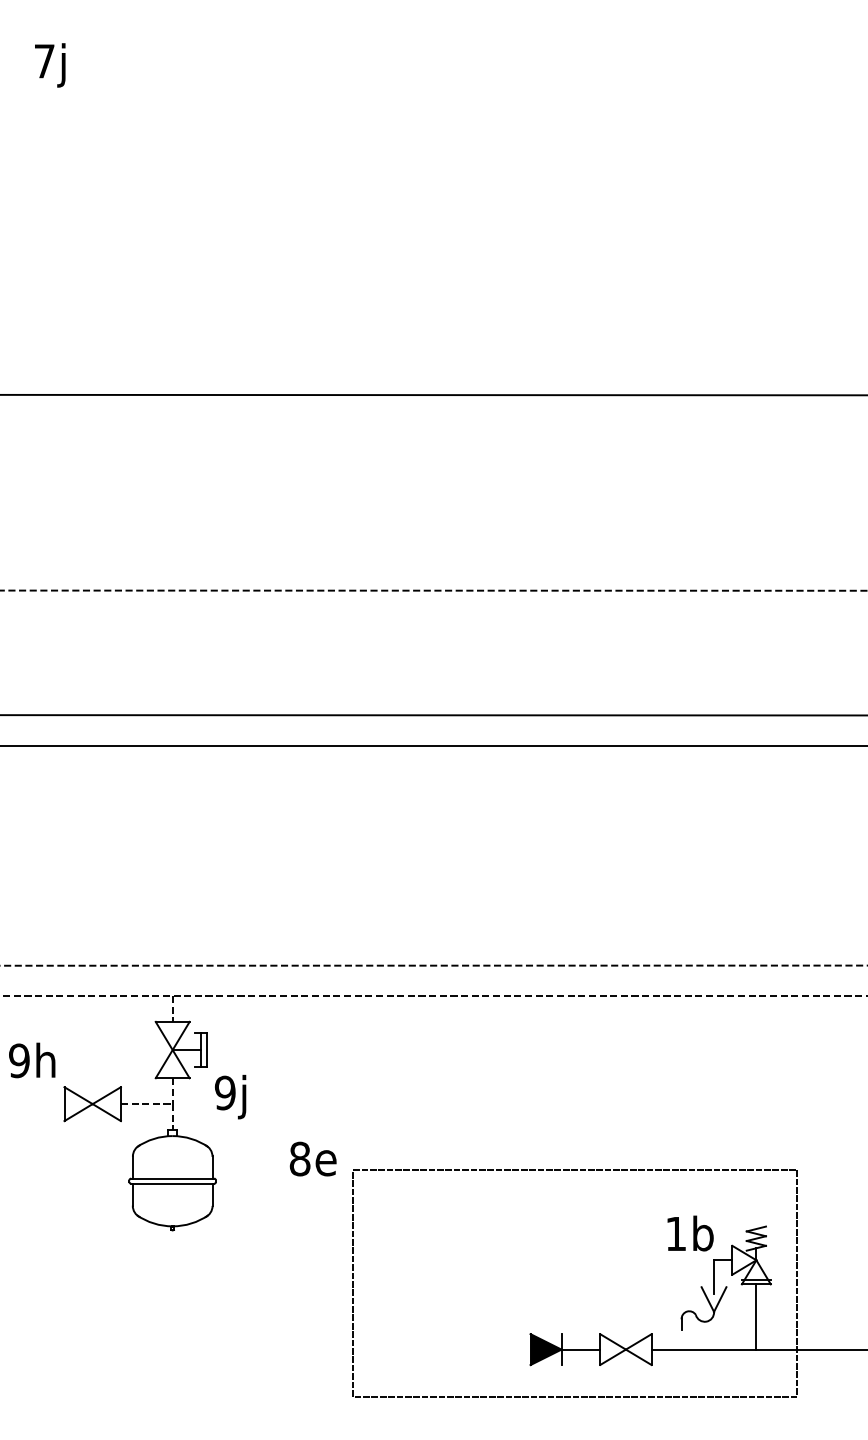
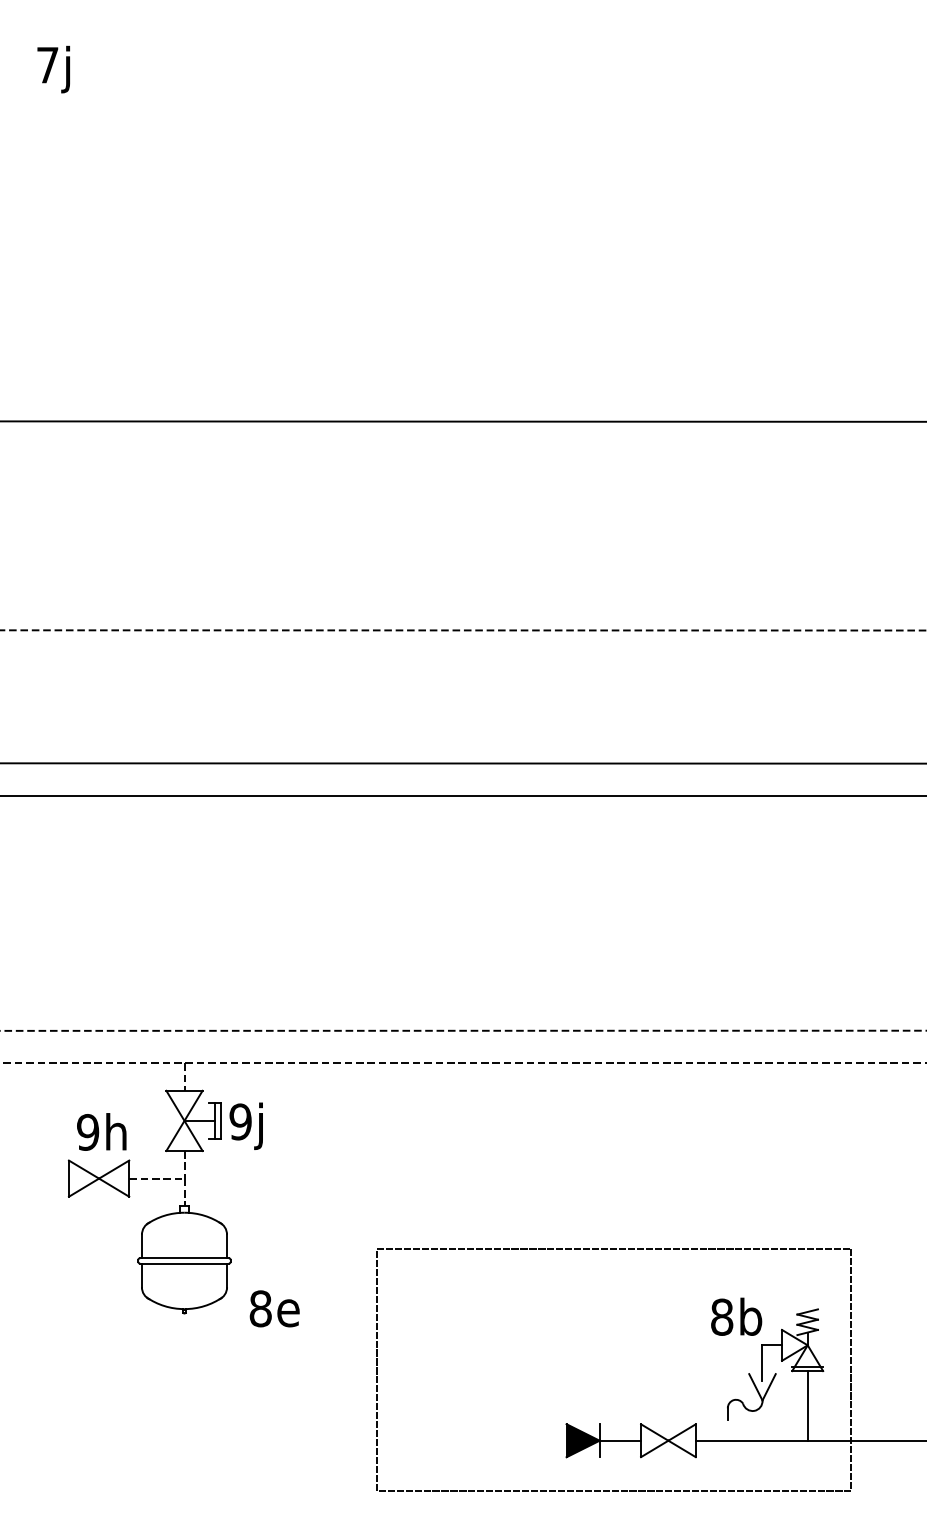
text: (32, 1060) -> (102, 1132), moved
text: (230, 1096) -> (246, 1125), moved
text: (312, 1158) -> (273, 1308), moved
text: (675, 1233) -> (721, 1316), 1b -> 8b

